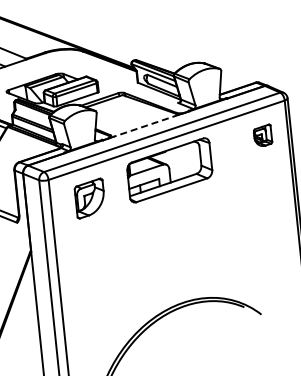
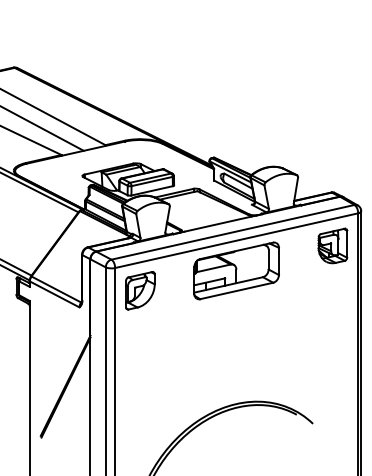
line: (145, 126) -> (217, 224), dashed -> solid
part: (262, 135) -> (332, 245), size x1.67
part: (90, 198) -> (140, 290), moved

